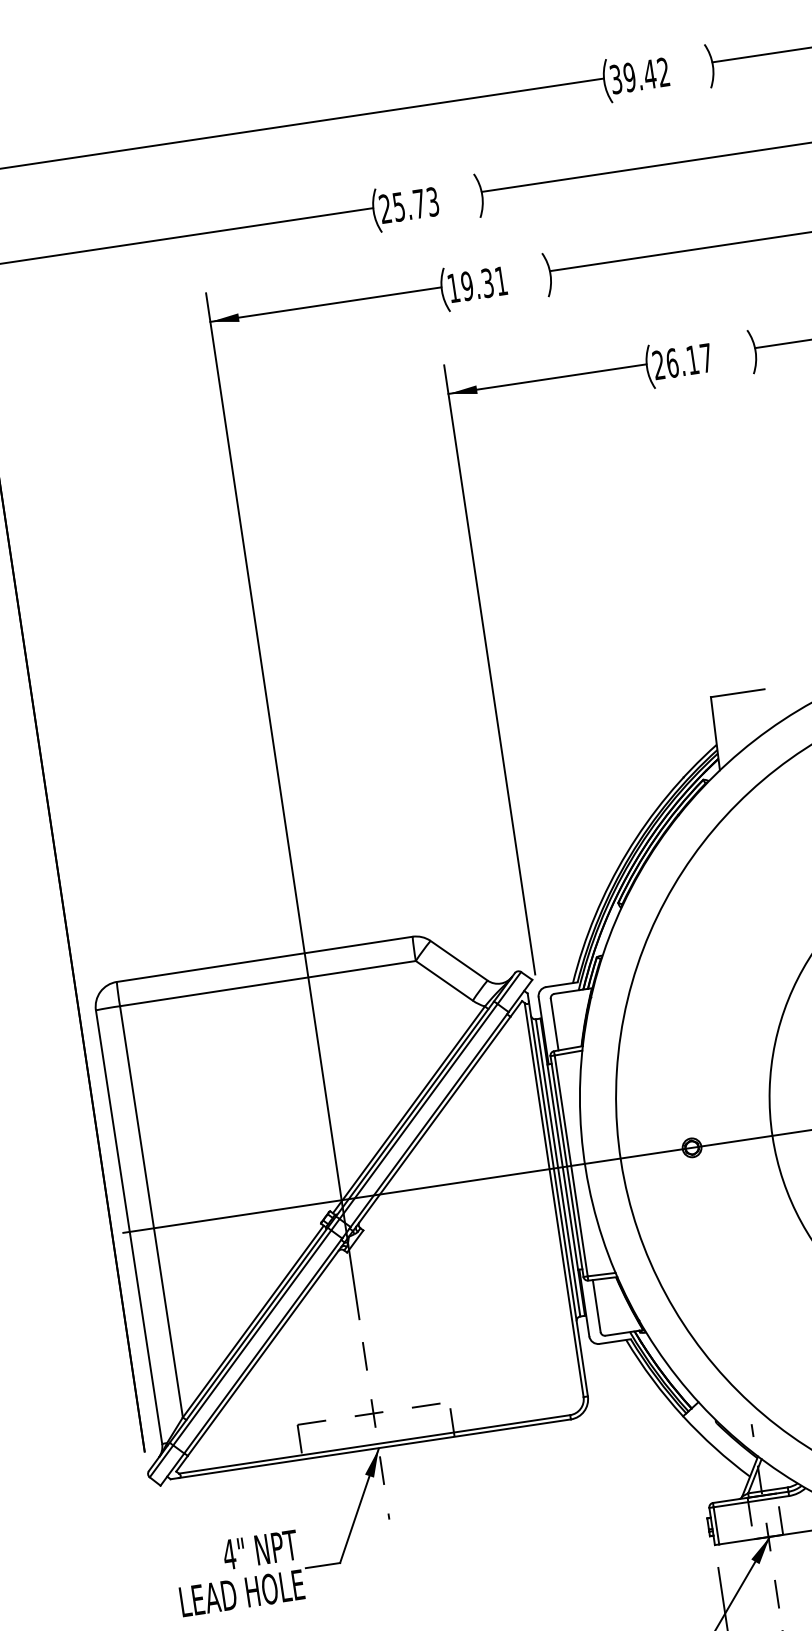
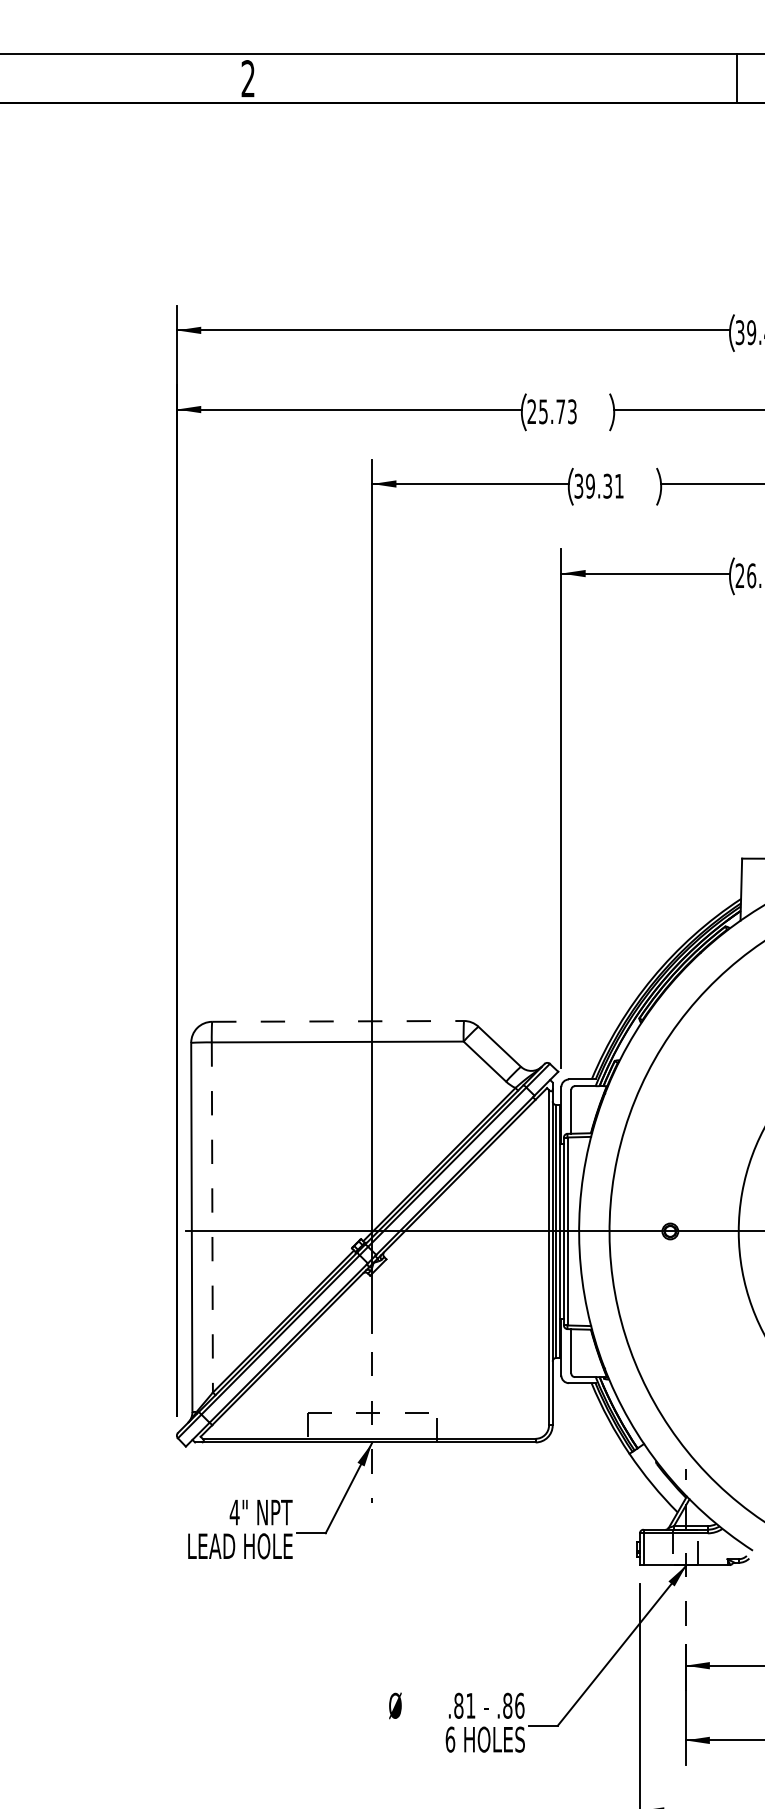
text: (453, 287) -> (578, 485), 19.31 -> 39.31
line: (265, 959) -> (338, 1021), solid -> dashed
line: (151, 1211) -> (212, 1217), solid -> dashed

